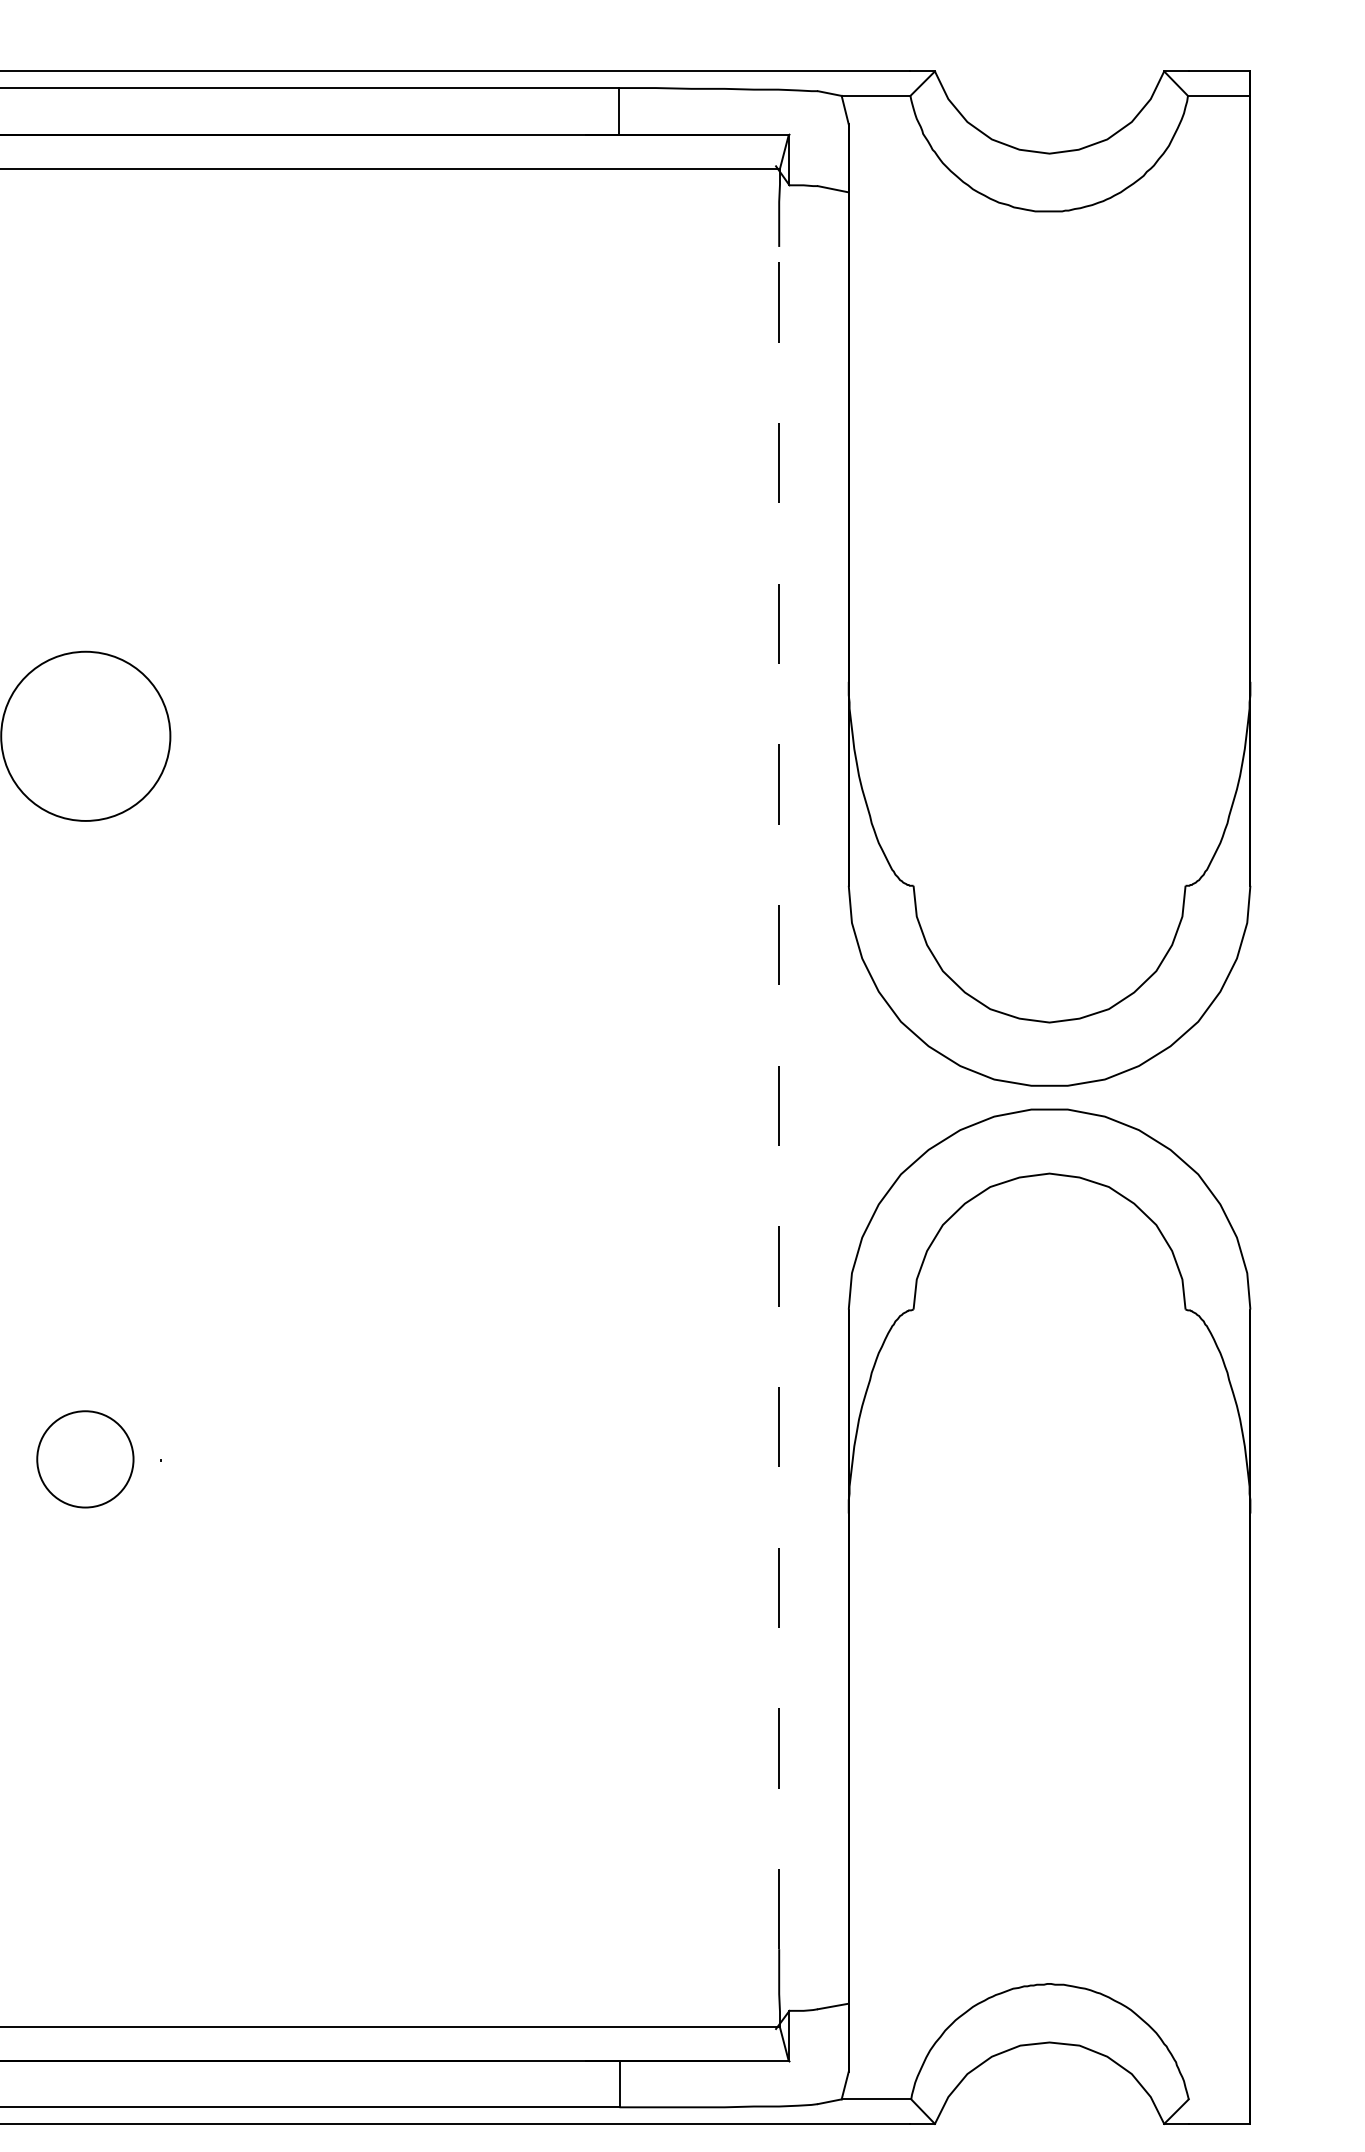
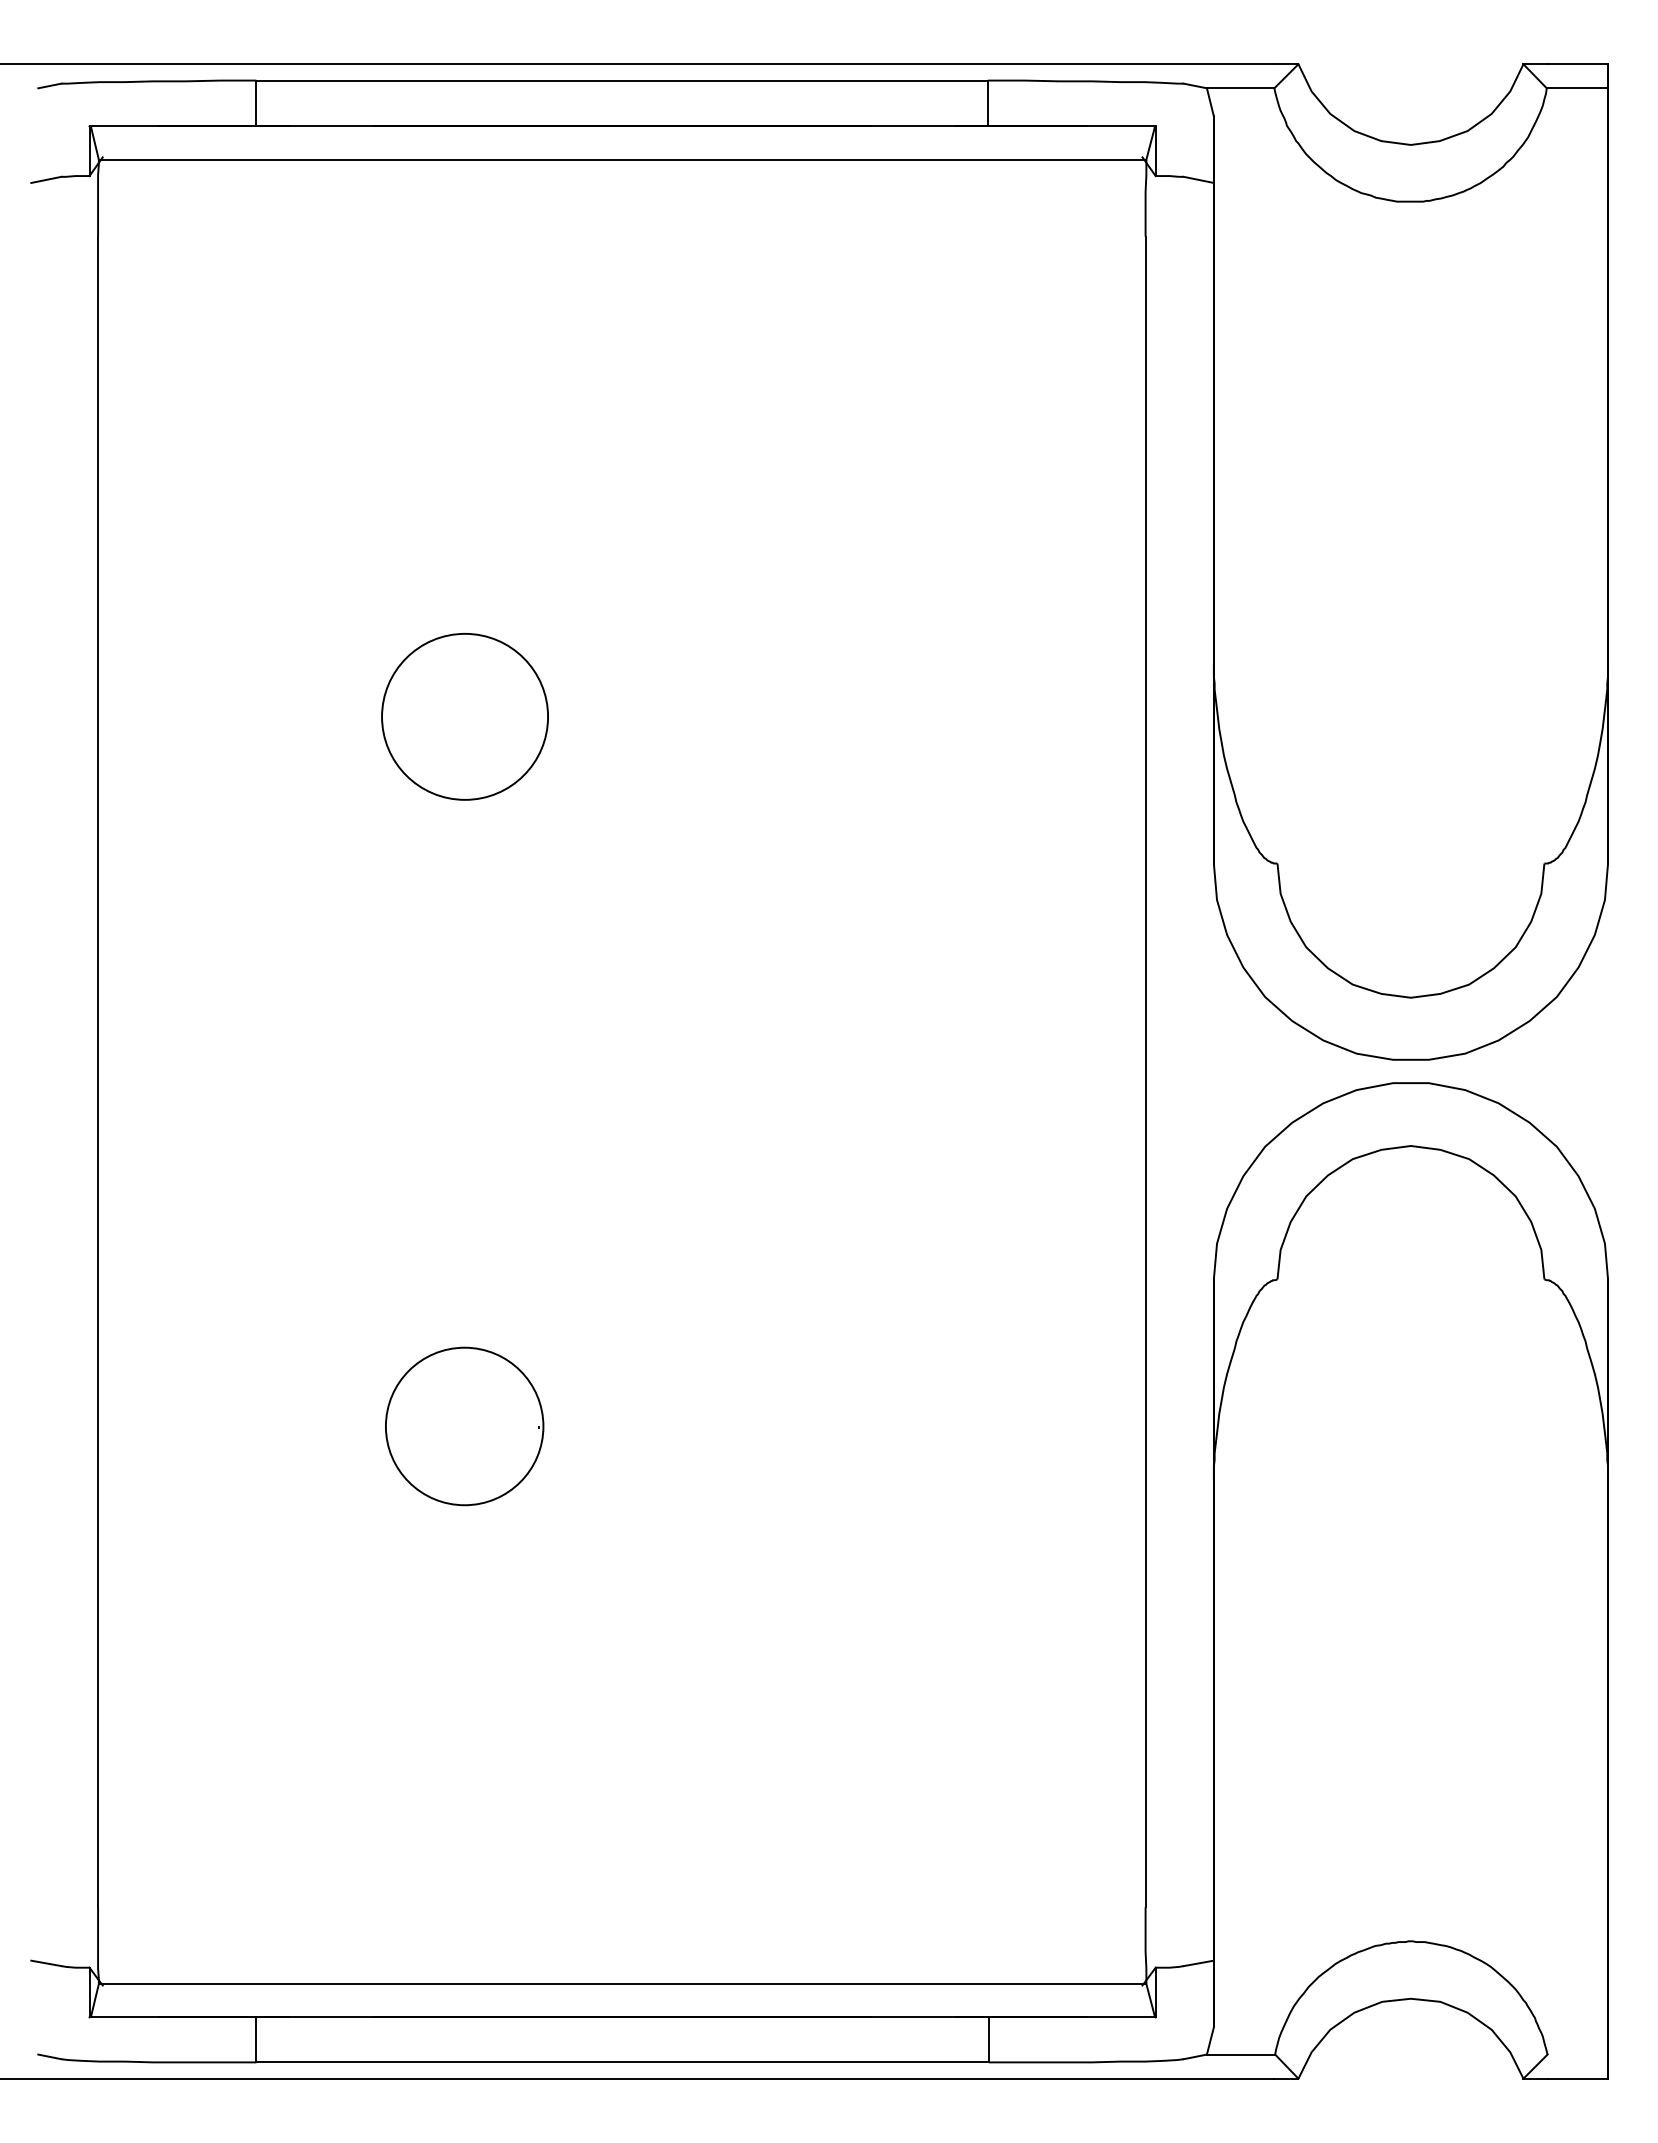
line: (779, 1097) -> (1145, 1071), dashed -> solid
circle: (85, 1459) -> (464, 1426), size x1.67

